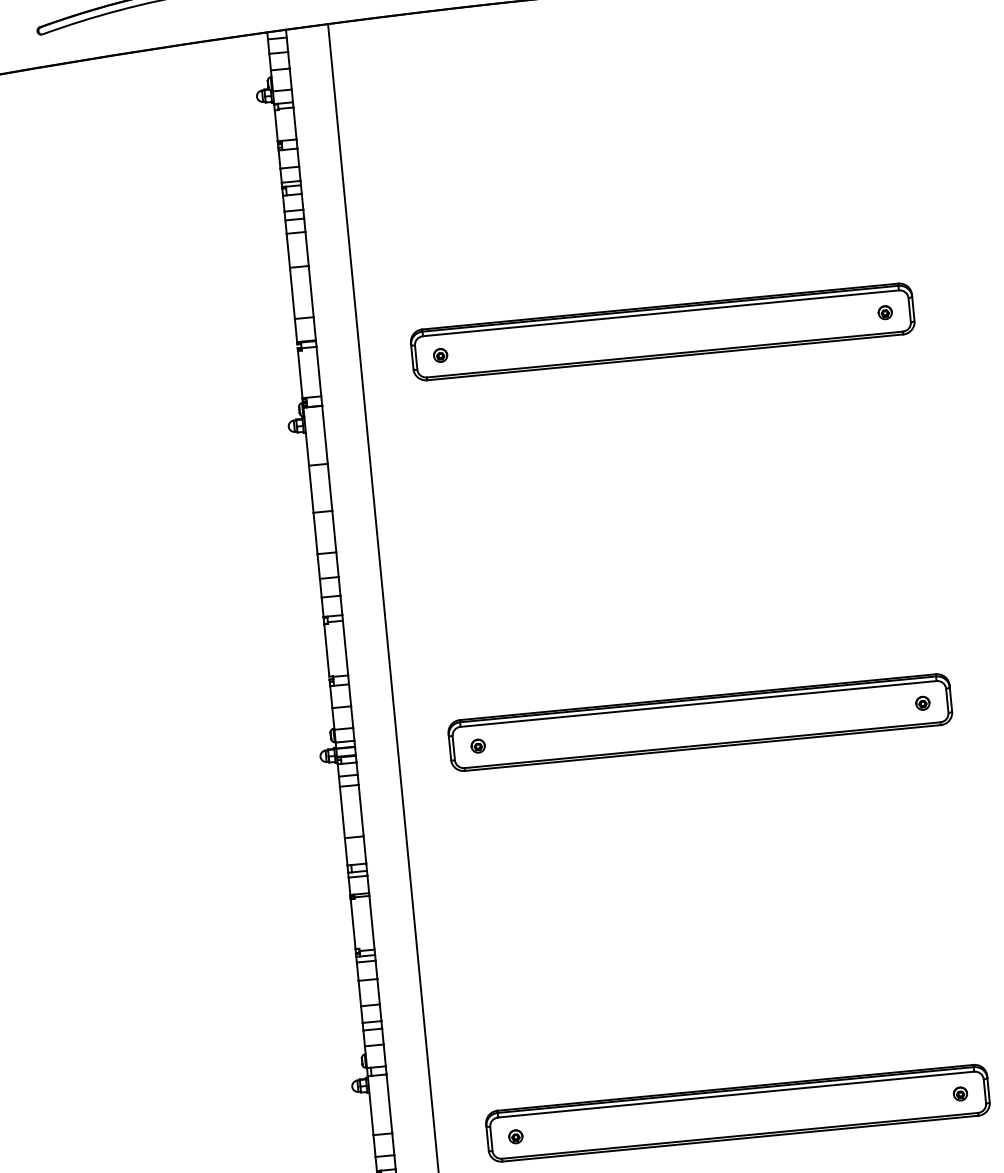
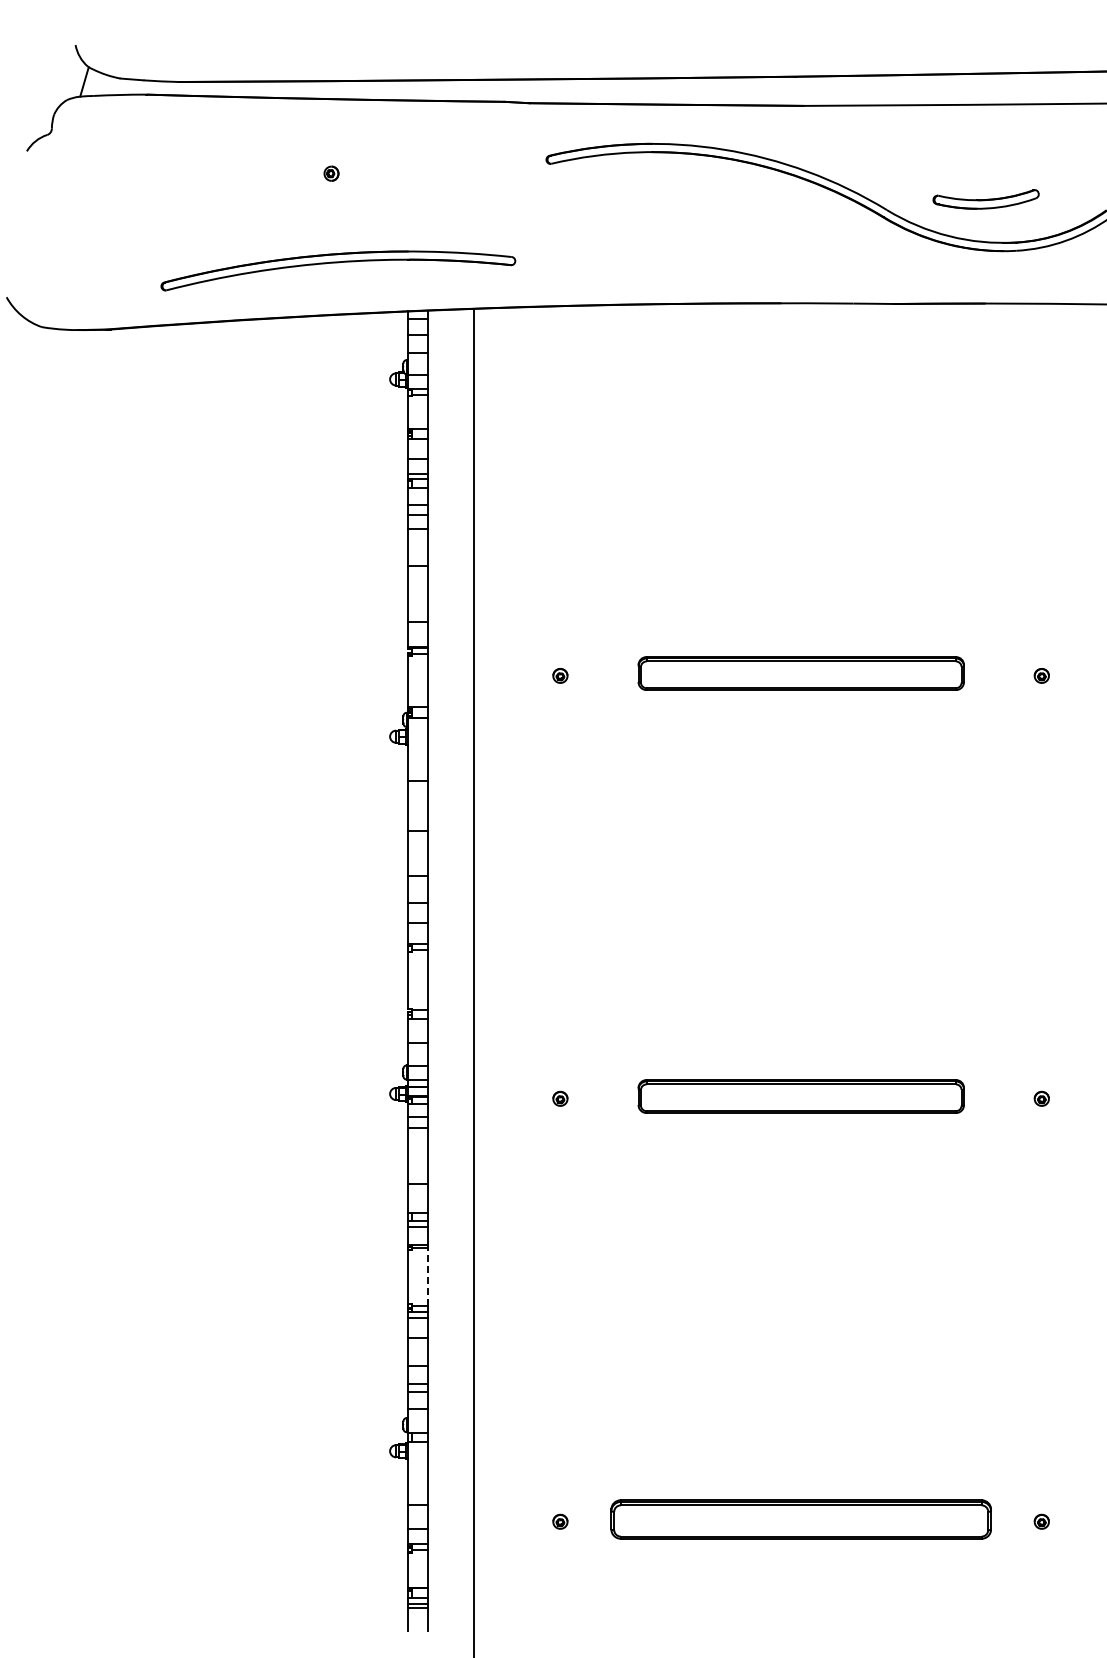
part: (663, 331) -> (801, 673), size x0.6
part: (700, 722) -> (801, 1096), size x0.6
line: (372, 921) -> (428, 1276), solid -> dashed
part: (738, 1113) -> (801, 1519), size x0.7

